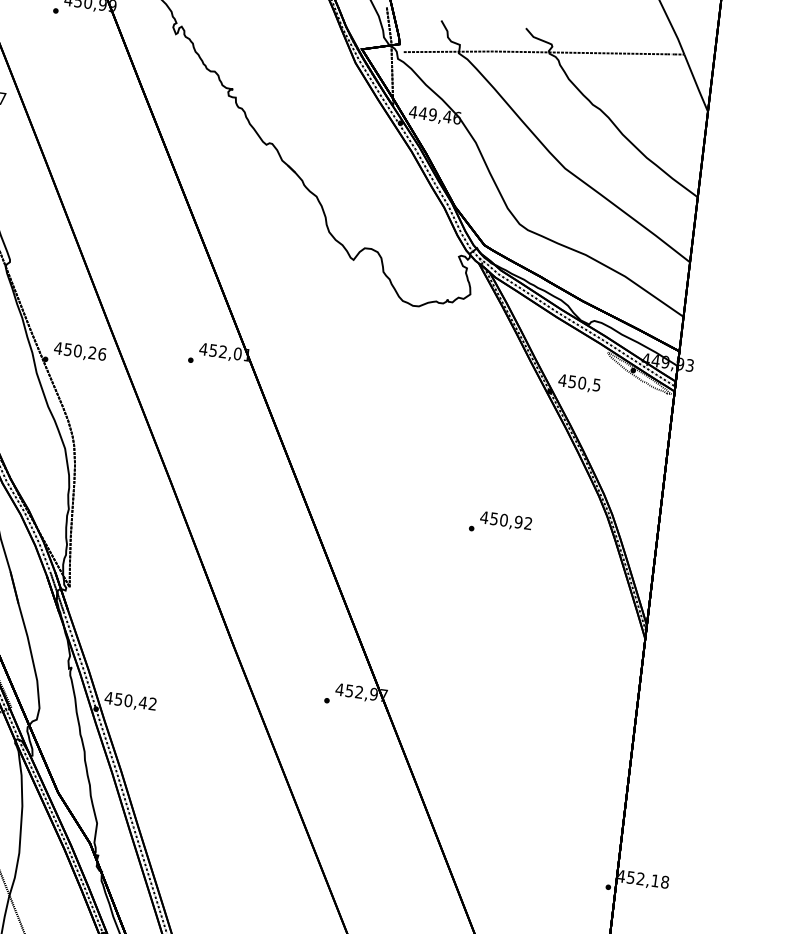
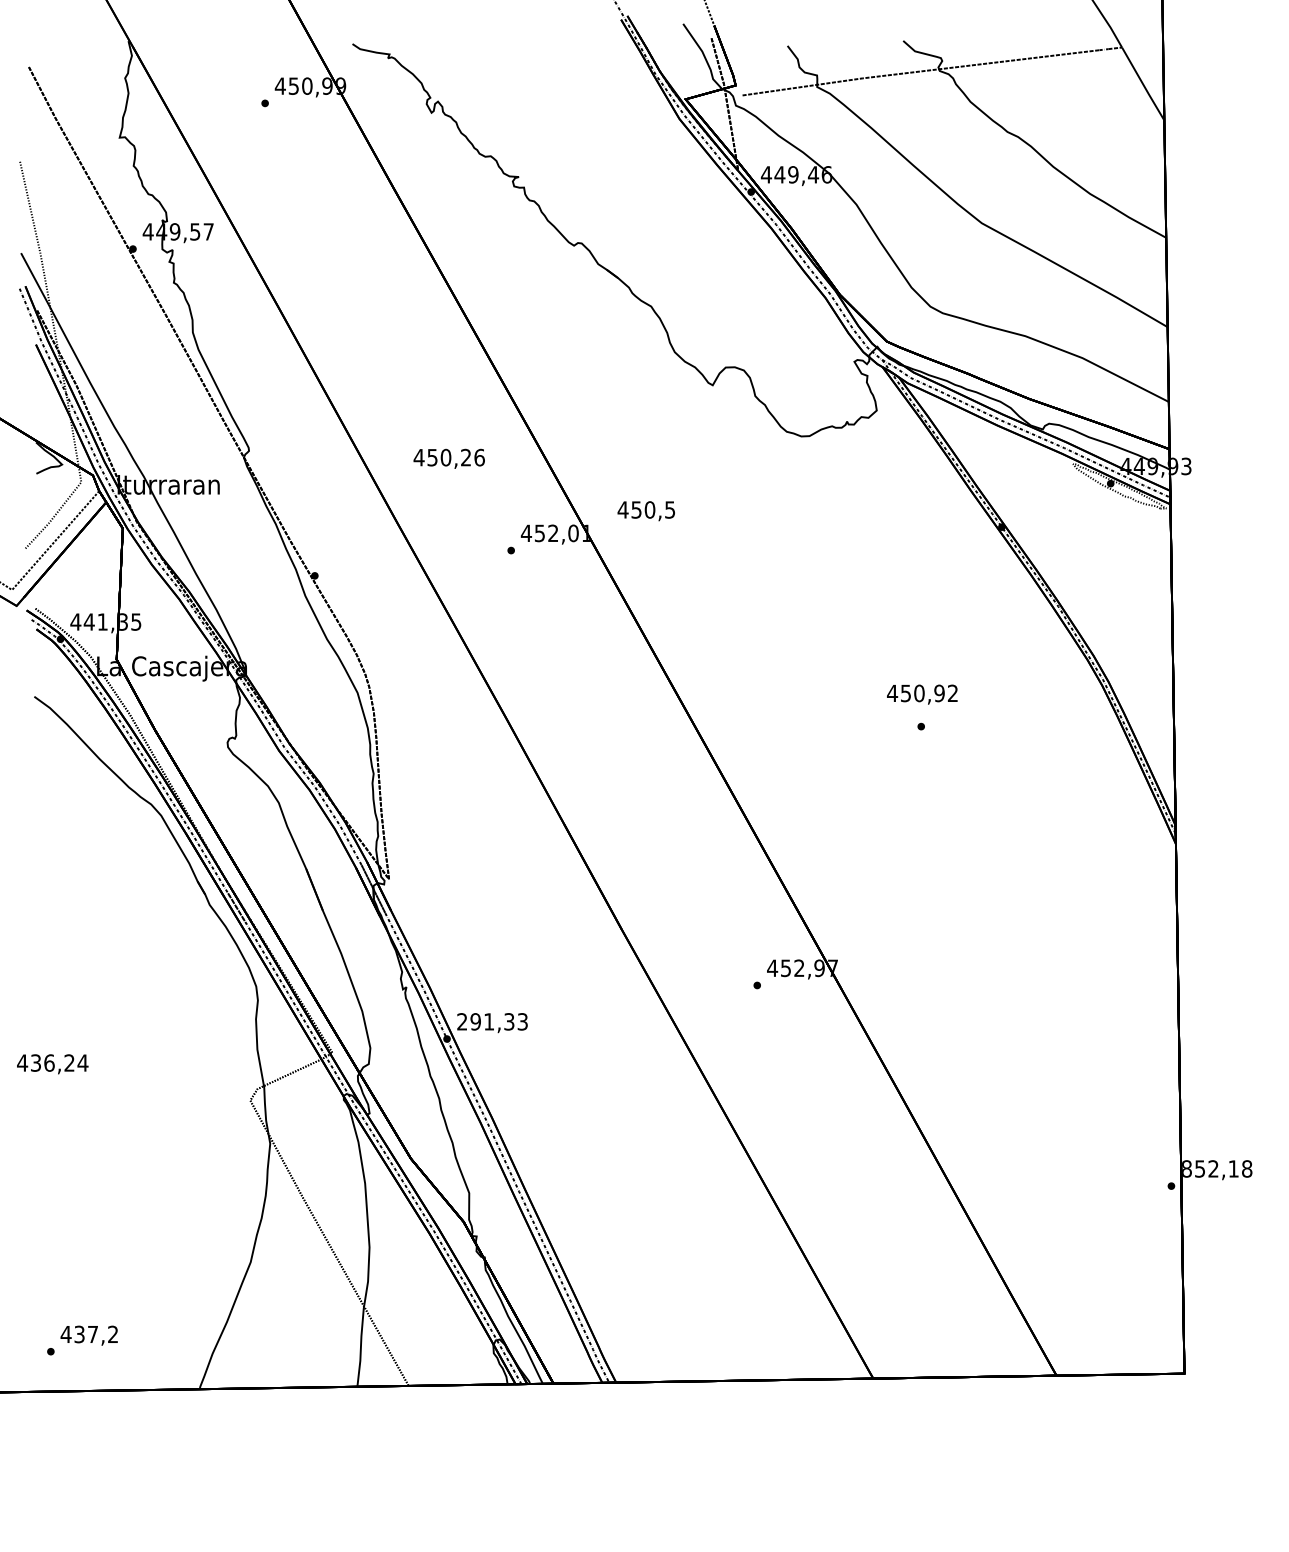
text: (79, 351) -> (448, 458), moved
text: (578, 383) -> (645, 511), moved
text: (506, 521) -> (922, 694), moved
text: (130, 700) -> (491, 1021), 450,42 -> 291,33
text: (621, 876) -> (1187, 1168), 452,18 -> 852,18

